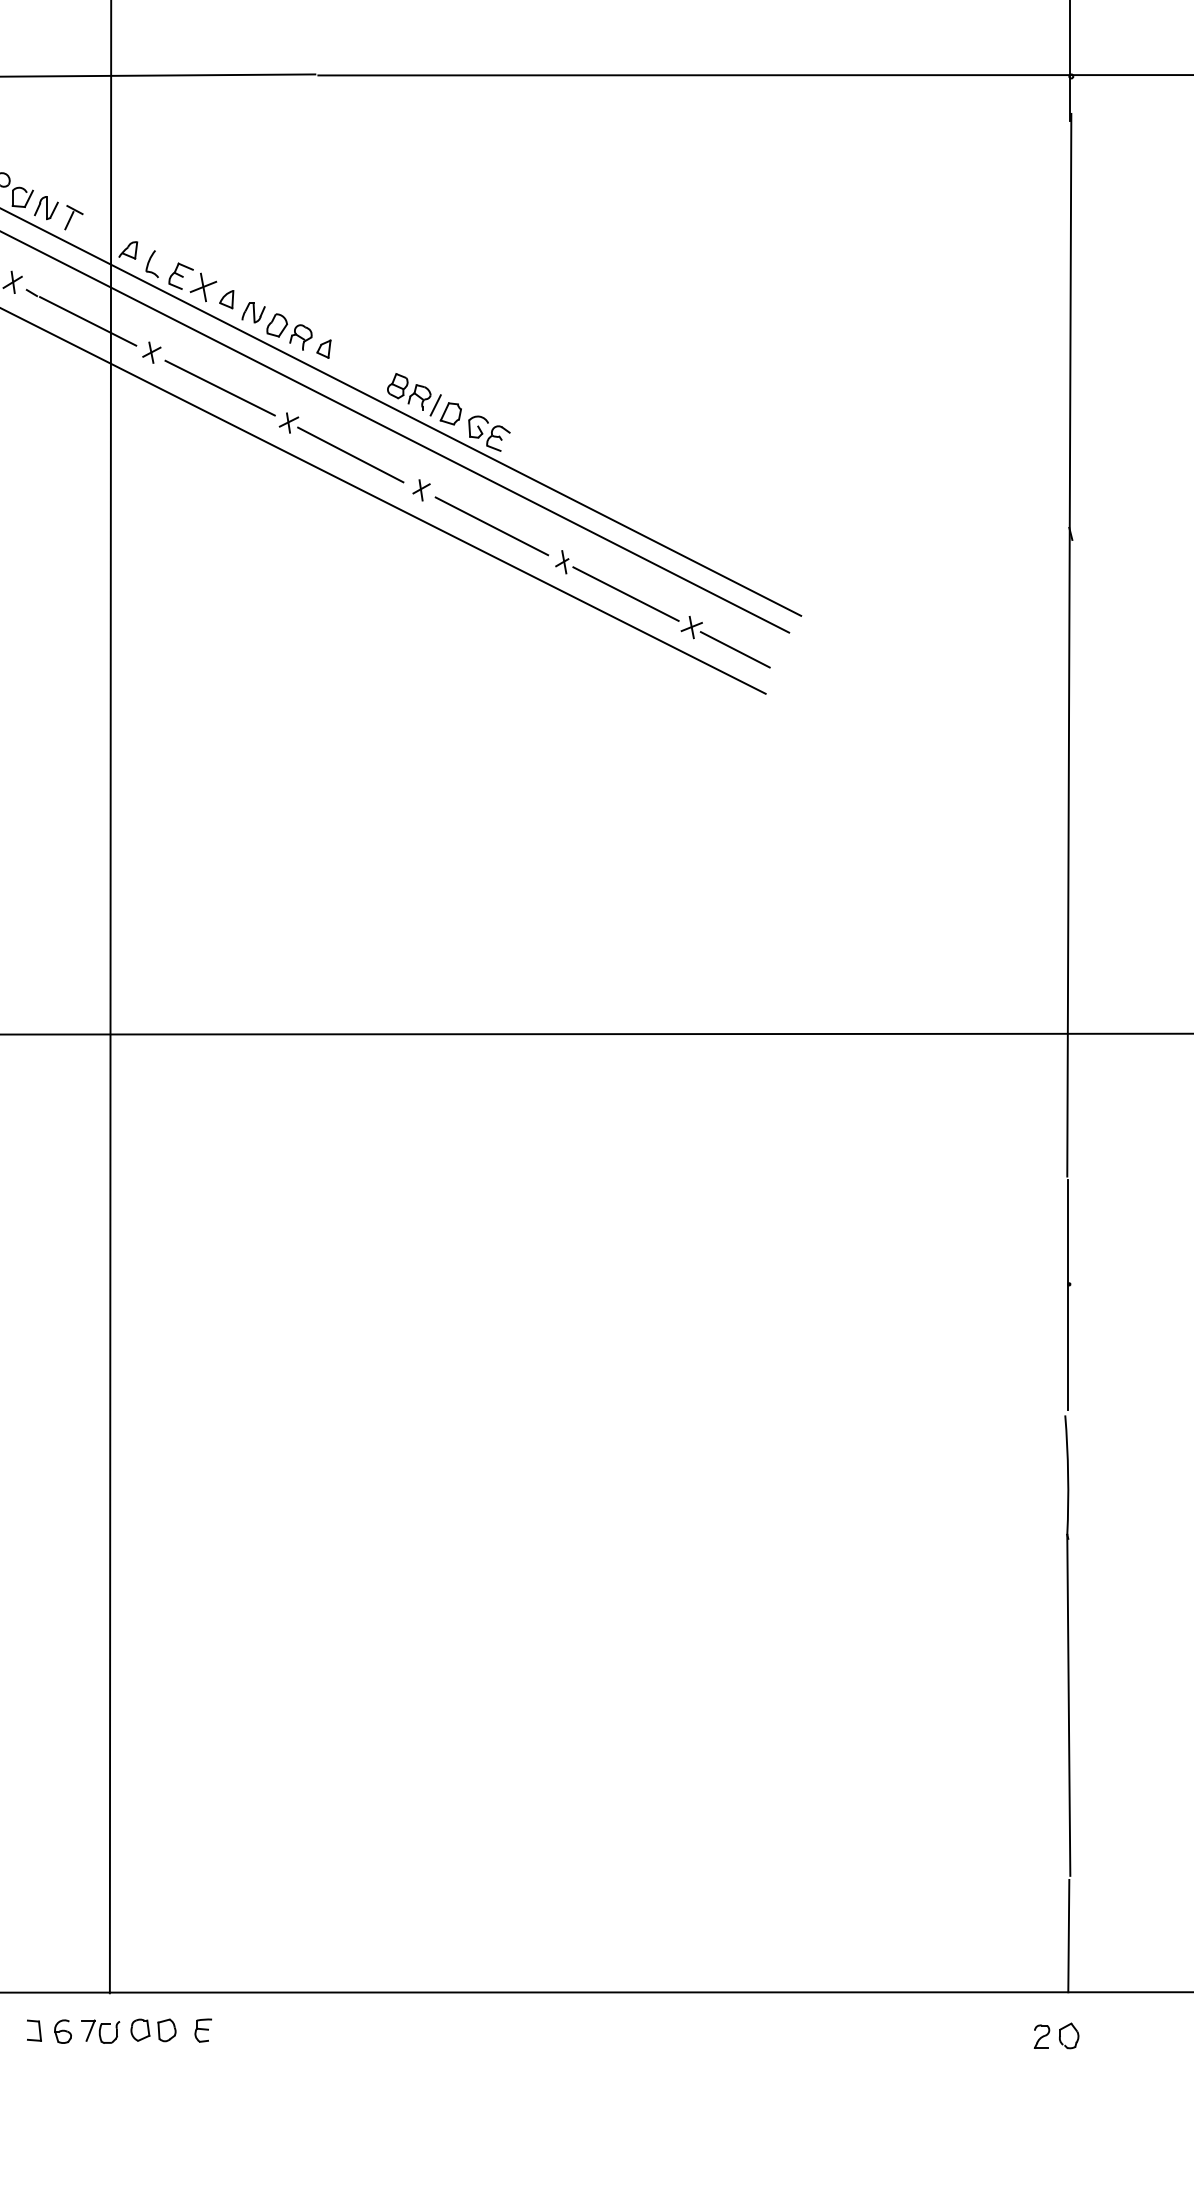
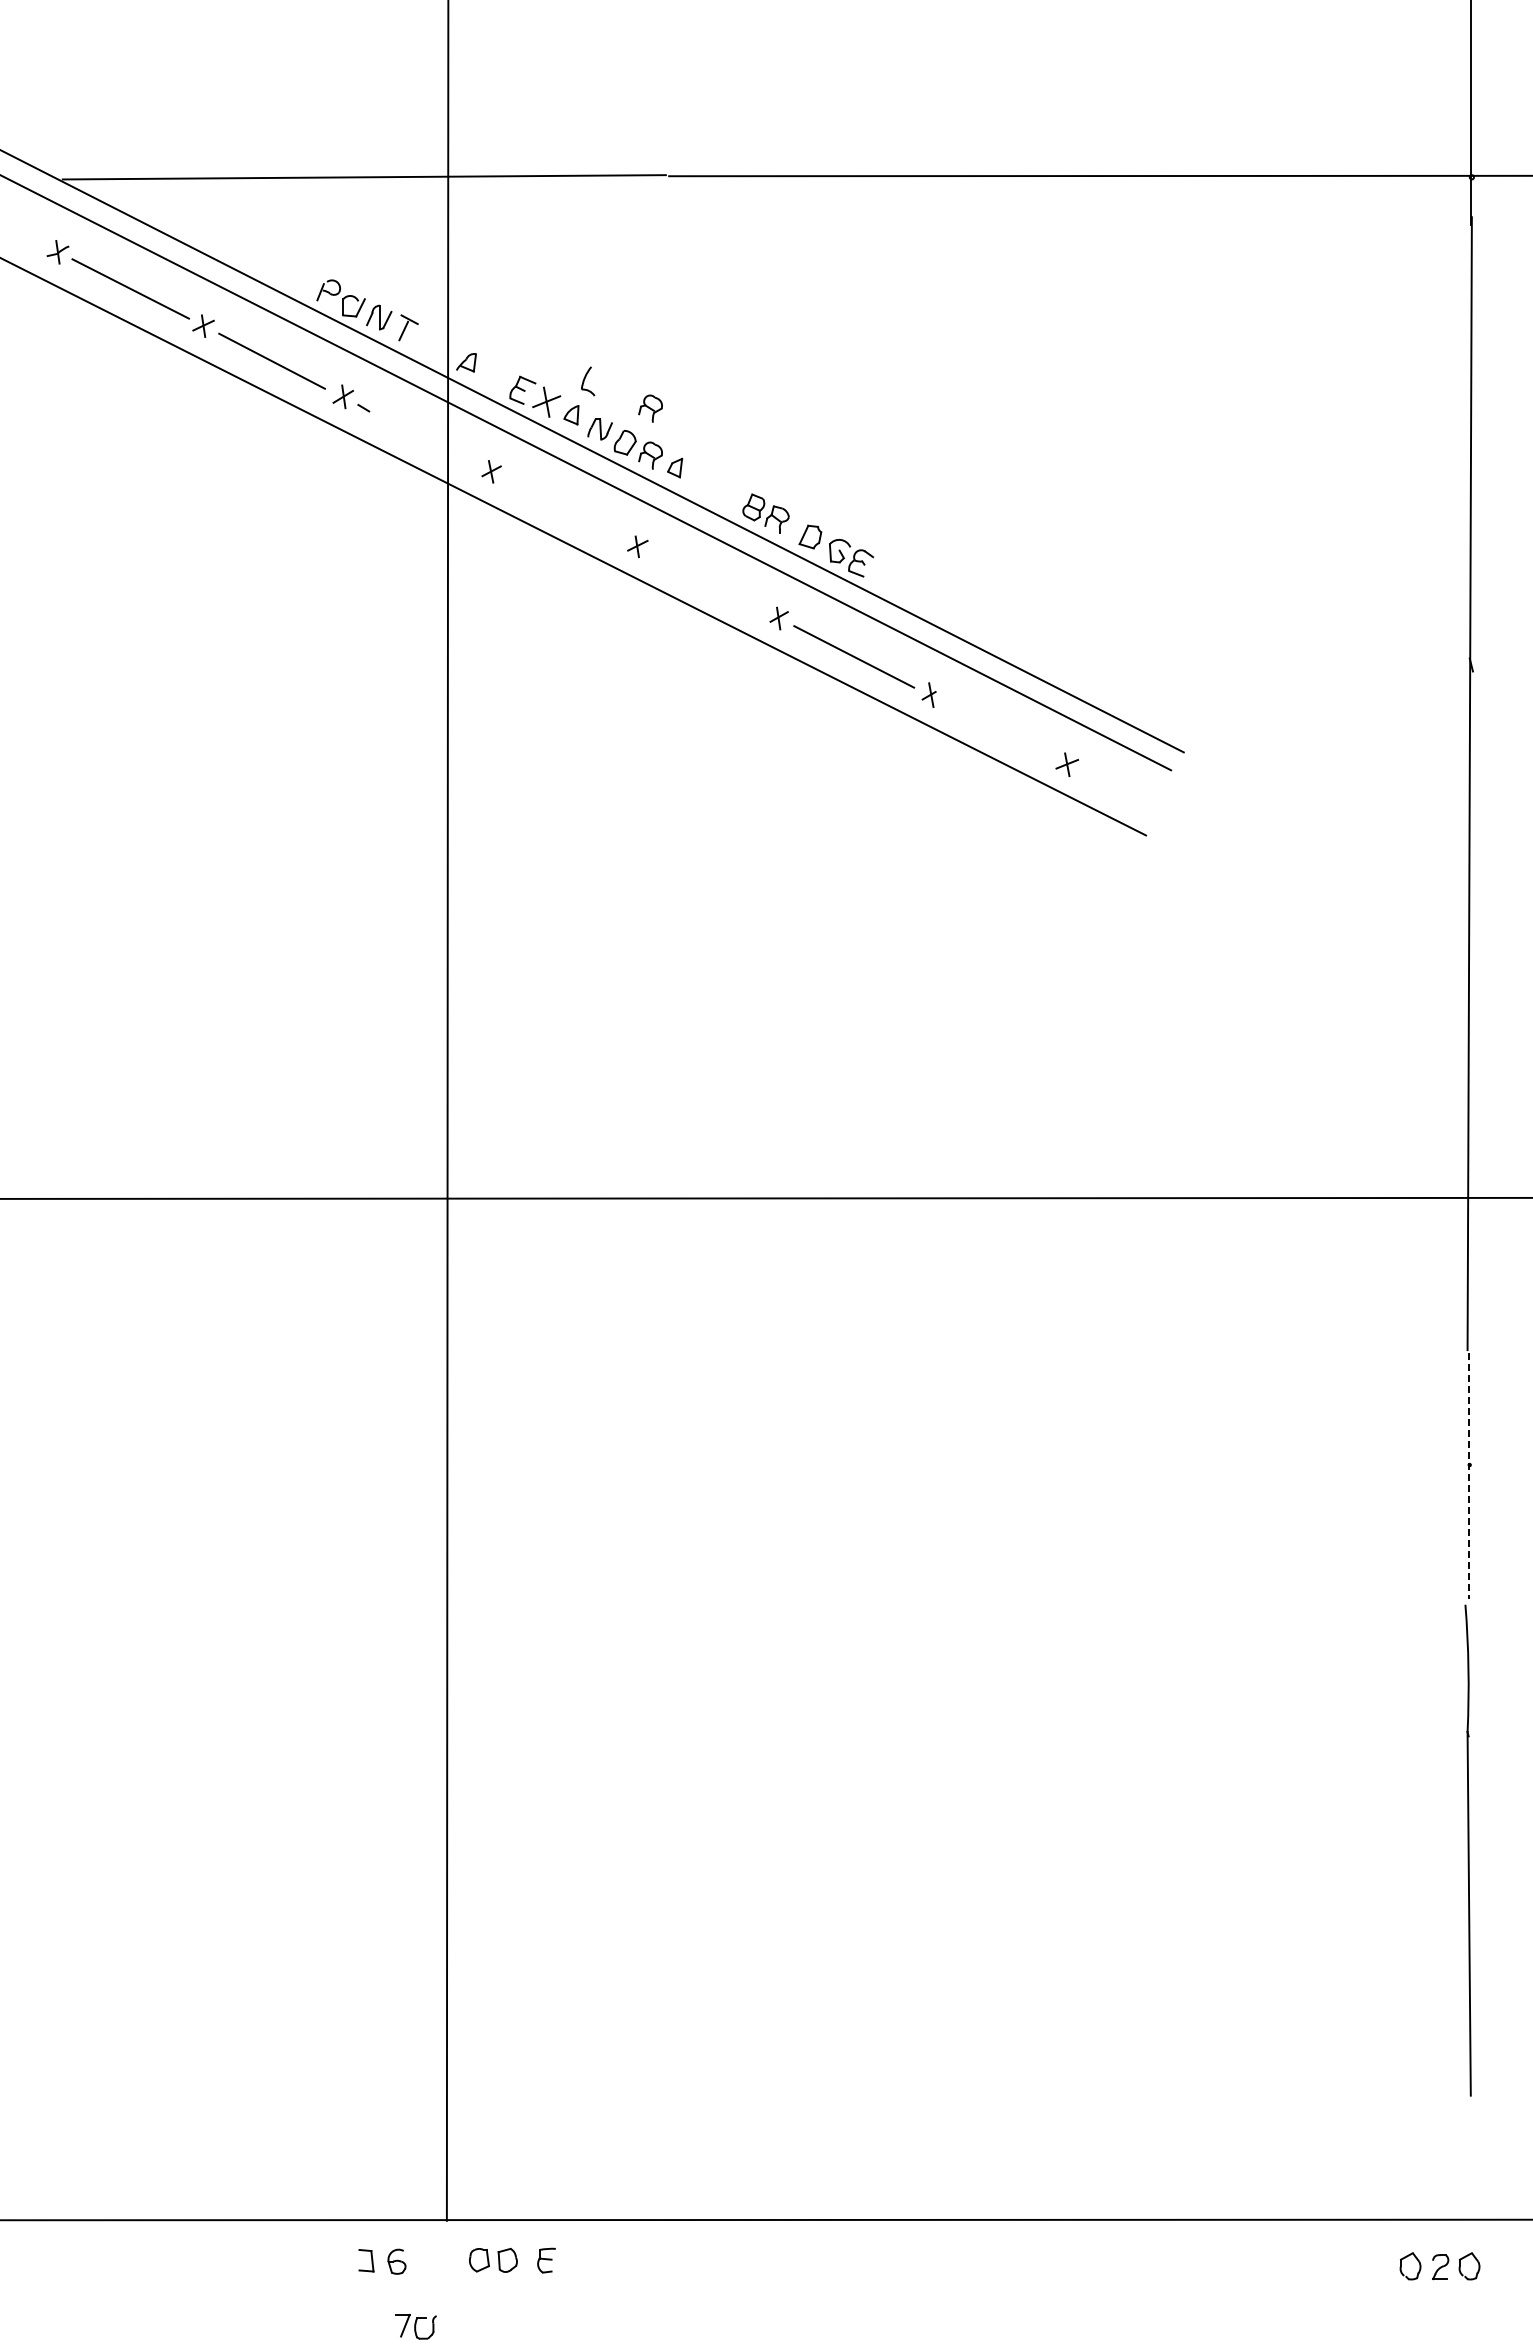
part: (152, 264) -> (588, 381), moved
part: (300, 293) -> (650, 408), added
line: (87, 321) -> (423, 438), removed
line: (220, 388) -> (564, 509), removed
line: (435, 404) -> (793, 527), removed
line: (350, 454) -> (703, 580), removed
line: (626, 593) -> (997, 728), removed
line: (735, 649) -> (1113, 788), removed
line: (1068, 1295) -> (1468, 1476), solid -> dashed
line: (1068, 1935) -> (1468, 2159), removed
part: (100, 2031) -> (415, 2326), moved
part: (1013, 2036) -> (1410, 2266), added

